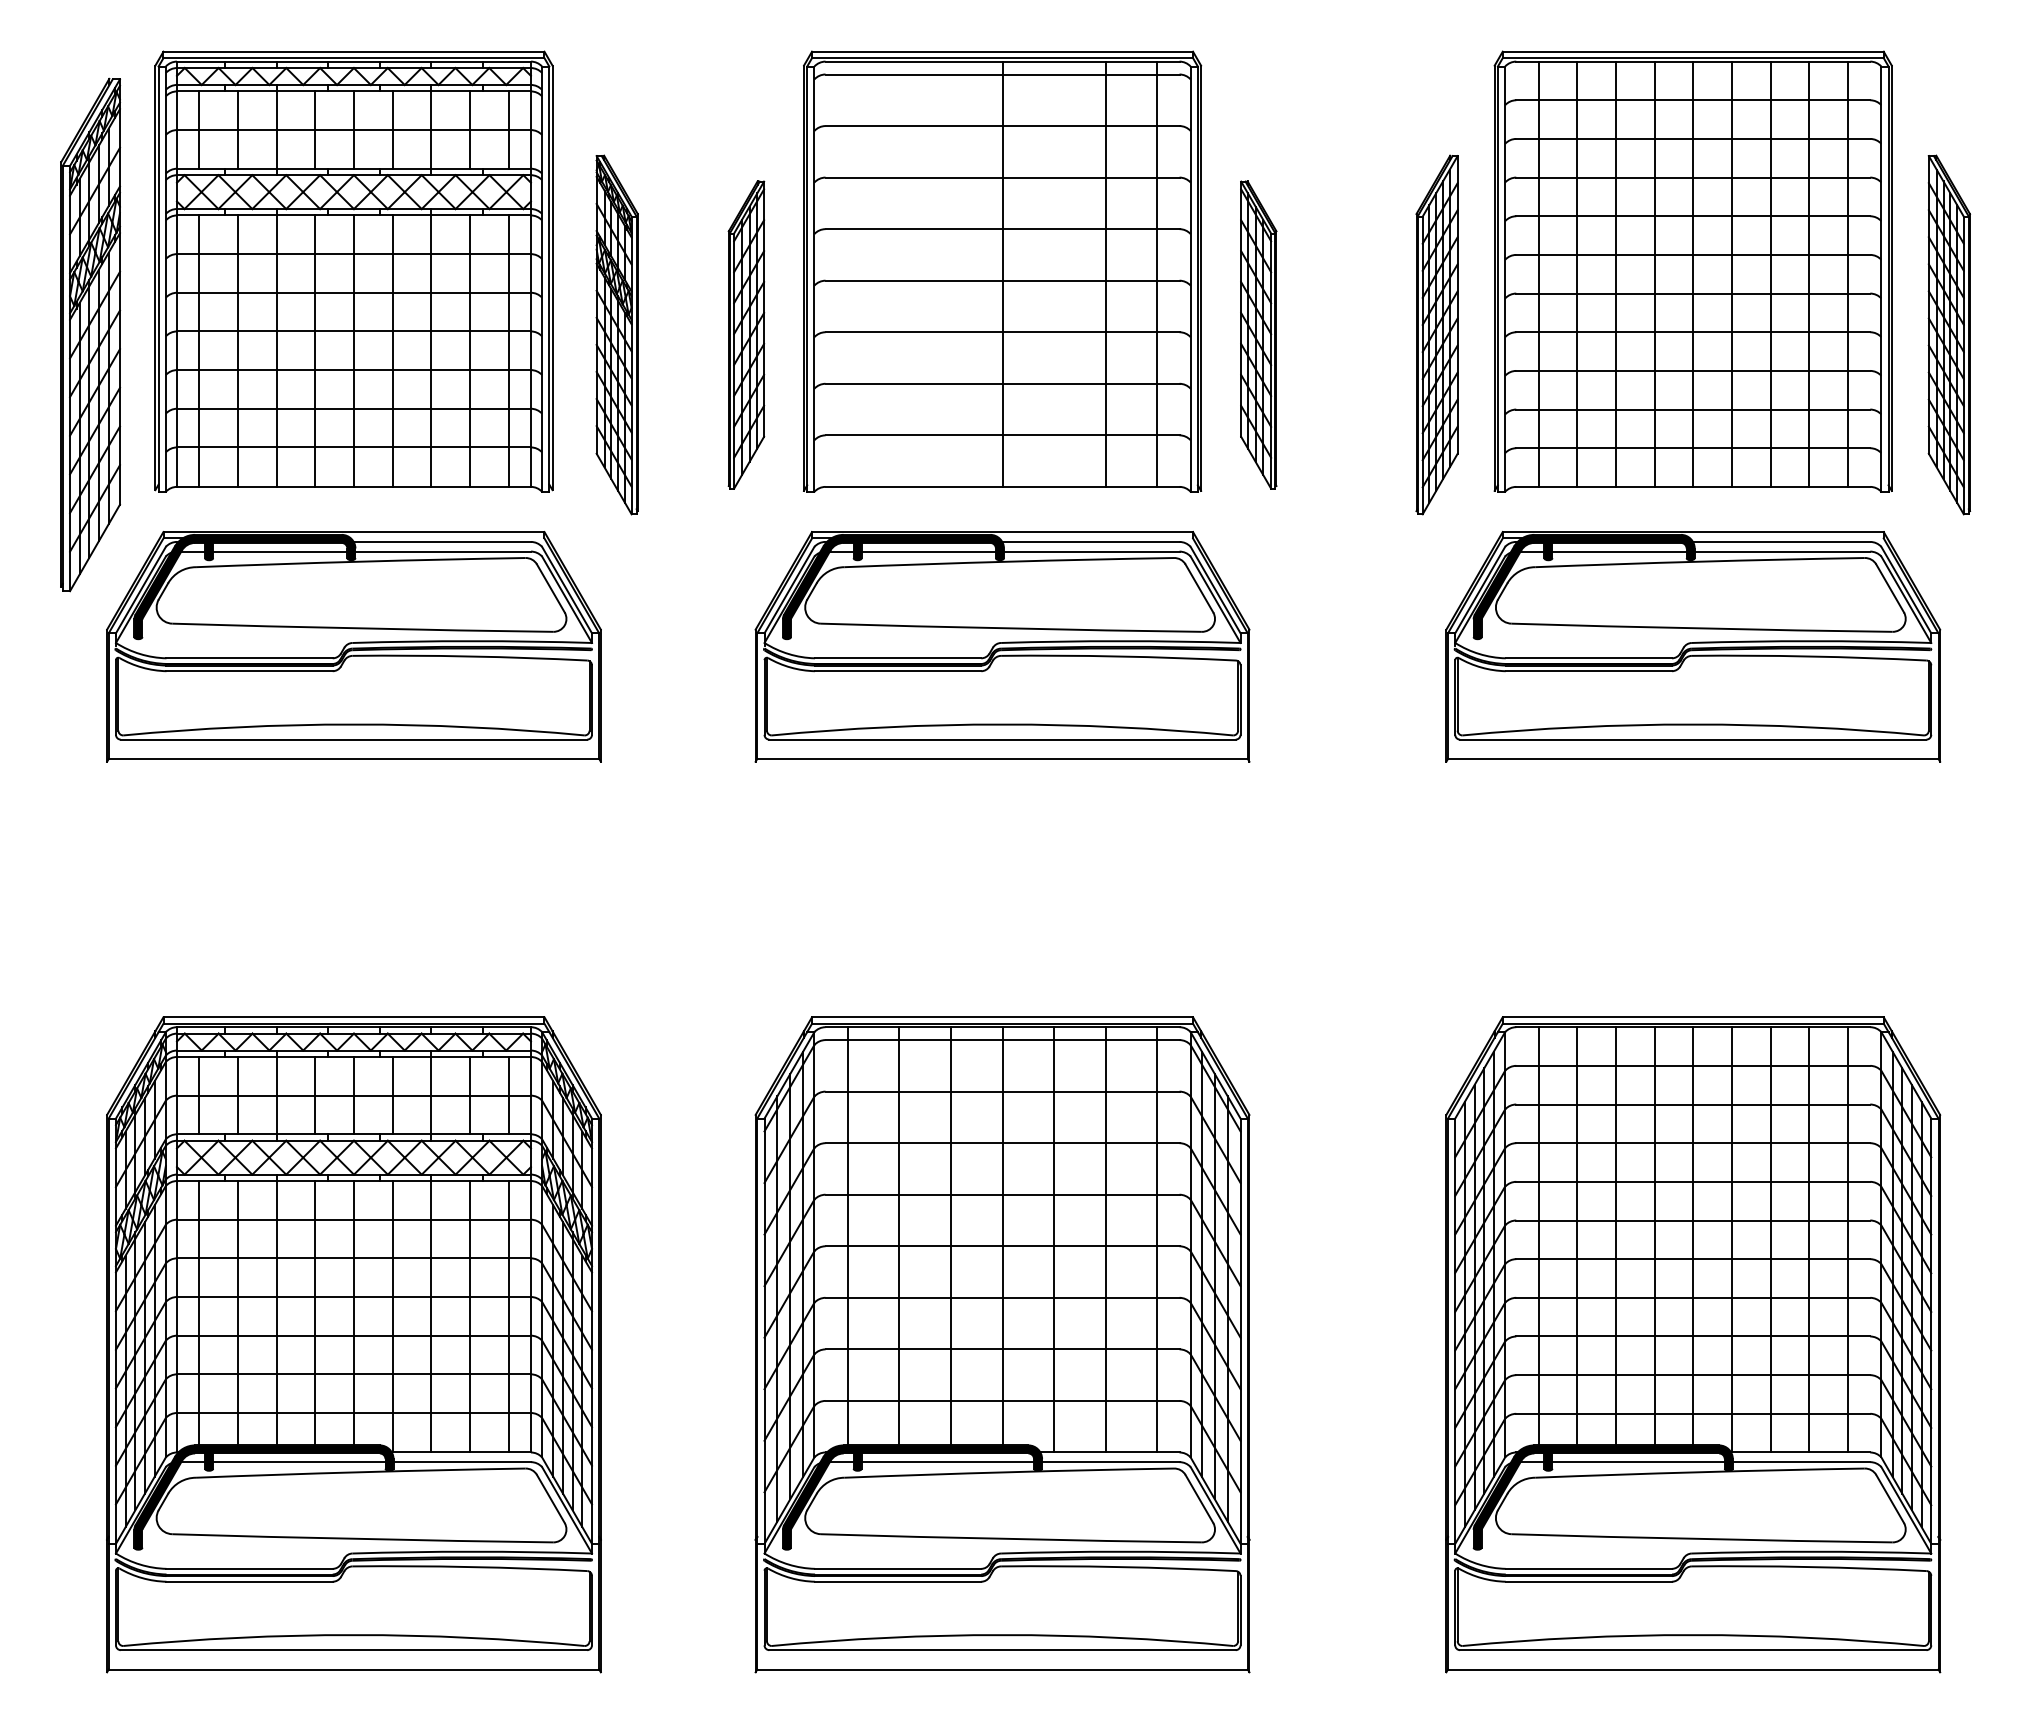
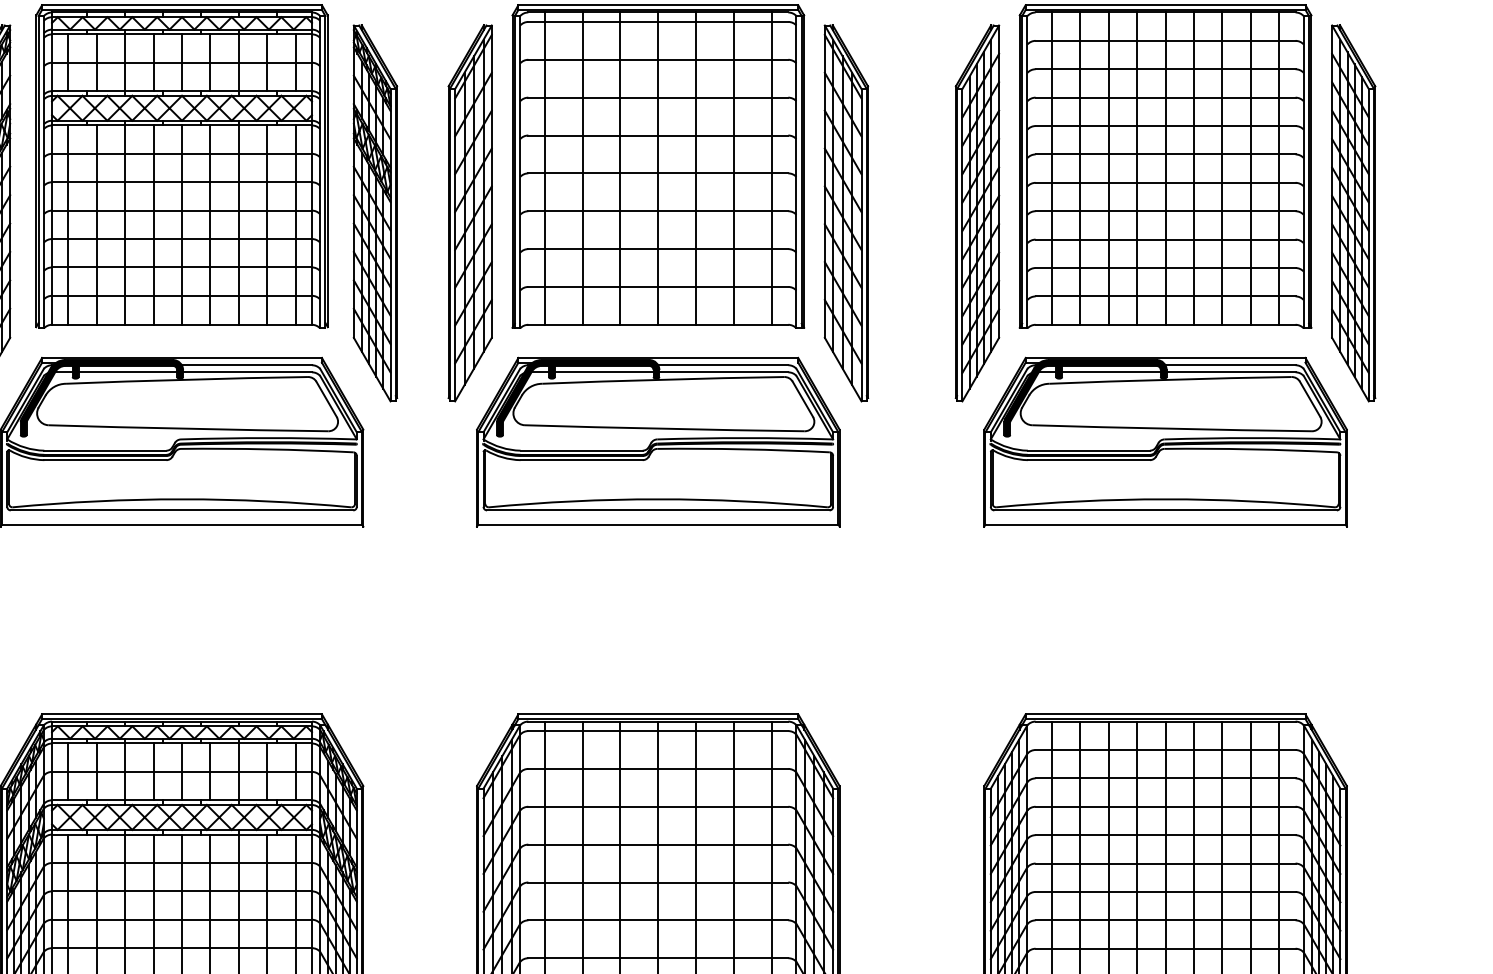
line: (847, 273) -> (544, 168), added
line: (899, 273) -> (582, 168), added
line: (951, 273) -> (620, 168), added
line: (1054, 273) -> (696, 168), added
part: (616, 334) -> (374, 212), size x1.43
part: (746, 334) -> (470, 212), size x1.67
part: (1258, 334) -> (846, 212), size x1.67
part: (1436, 334) -> (977, 212), size x1.43
part: (1949, 334) -> (1353, 212), size x1.43

